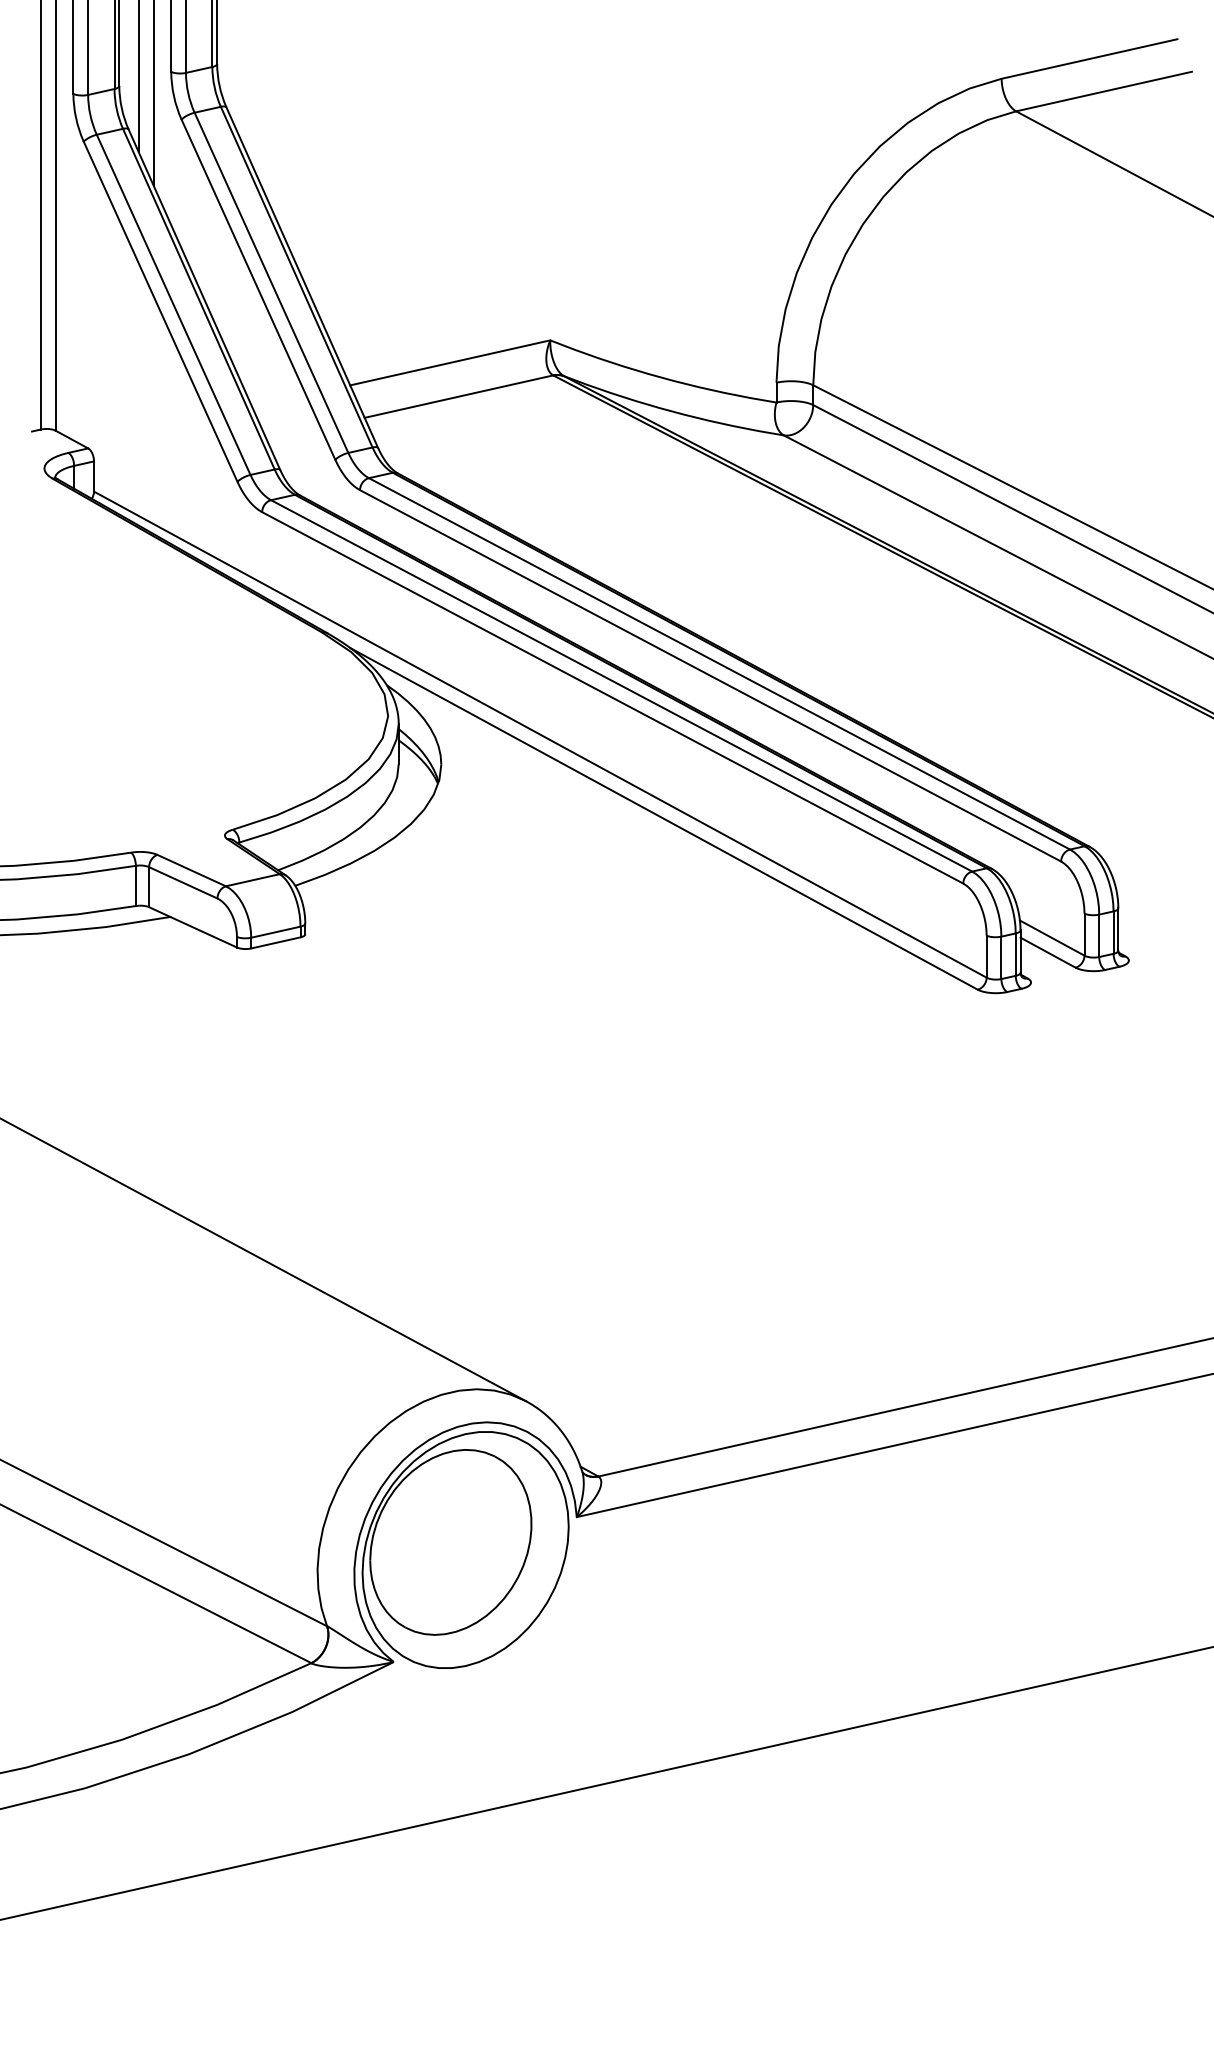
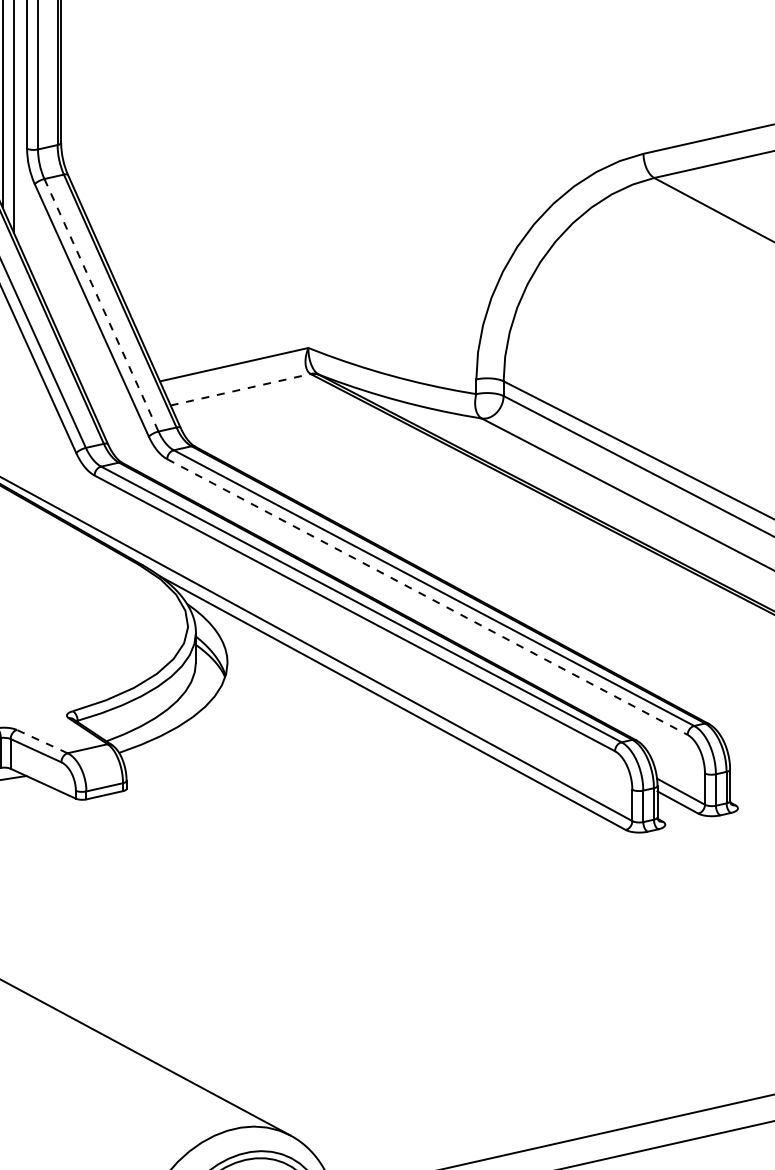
line: (271, 282) -> (101, 305), solid -> dashed
line: (458, 396) -> (240, 389), solid -> dashed
line: (710, 675) -> (427, 596), solid -> dashed
line: (191, 870) -> (42, 741), solid -> dashed

